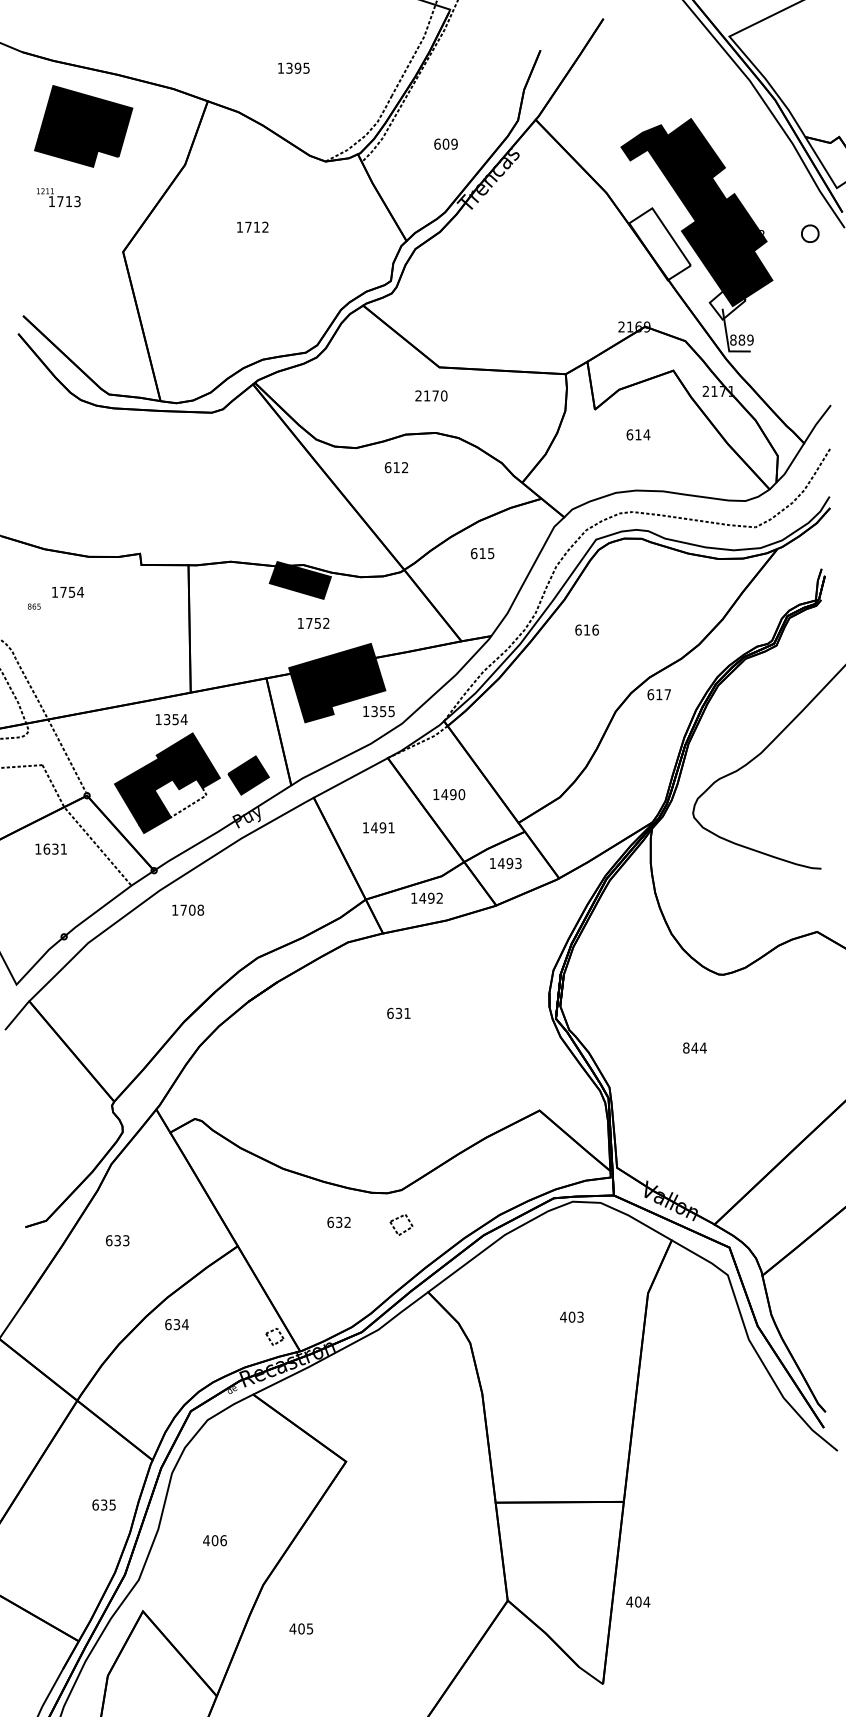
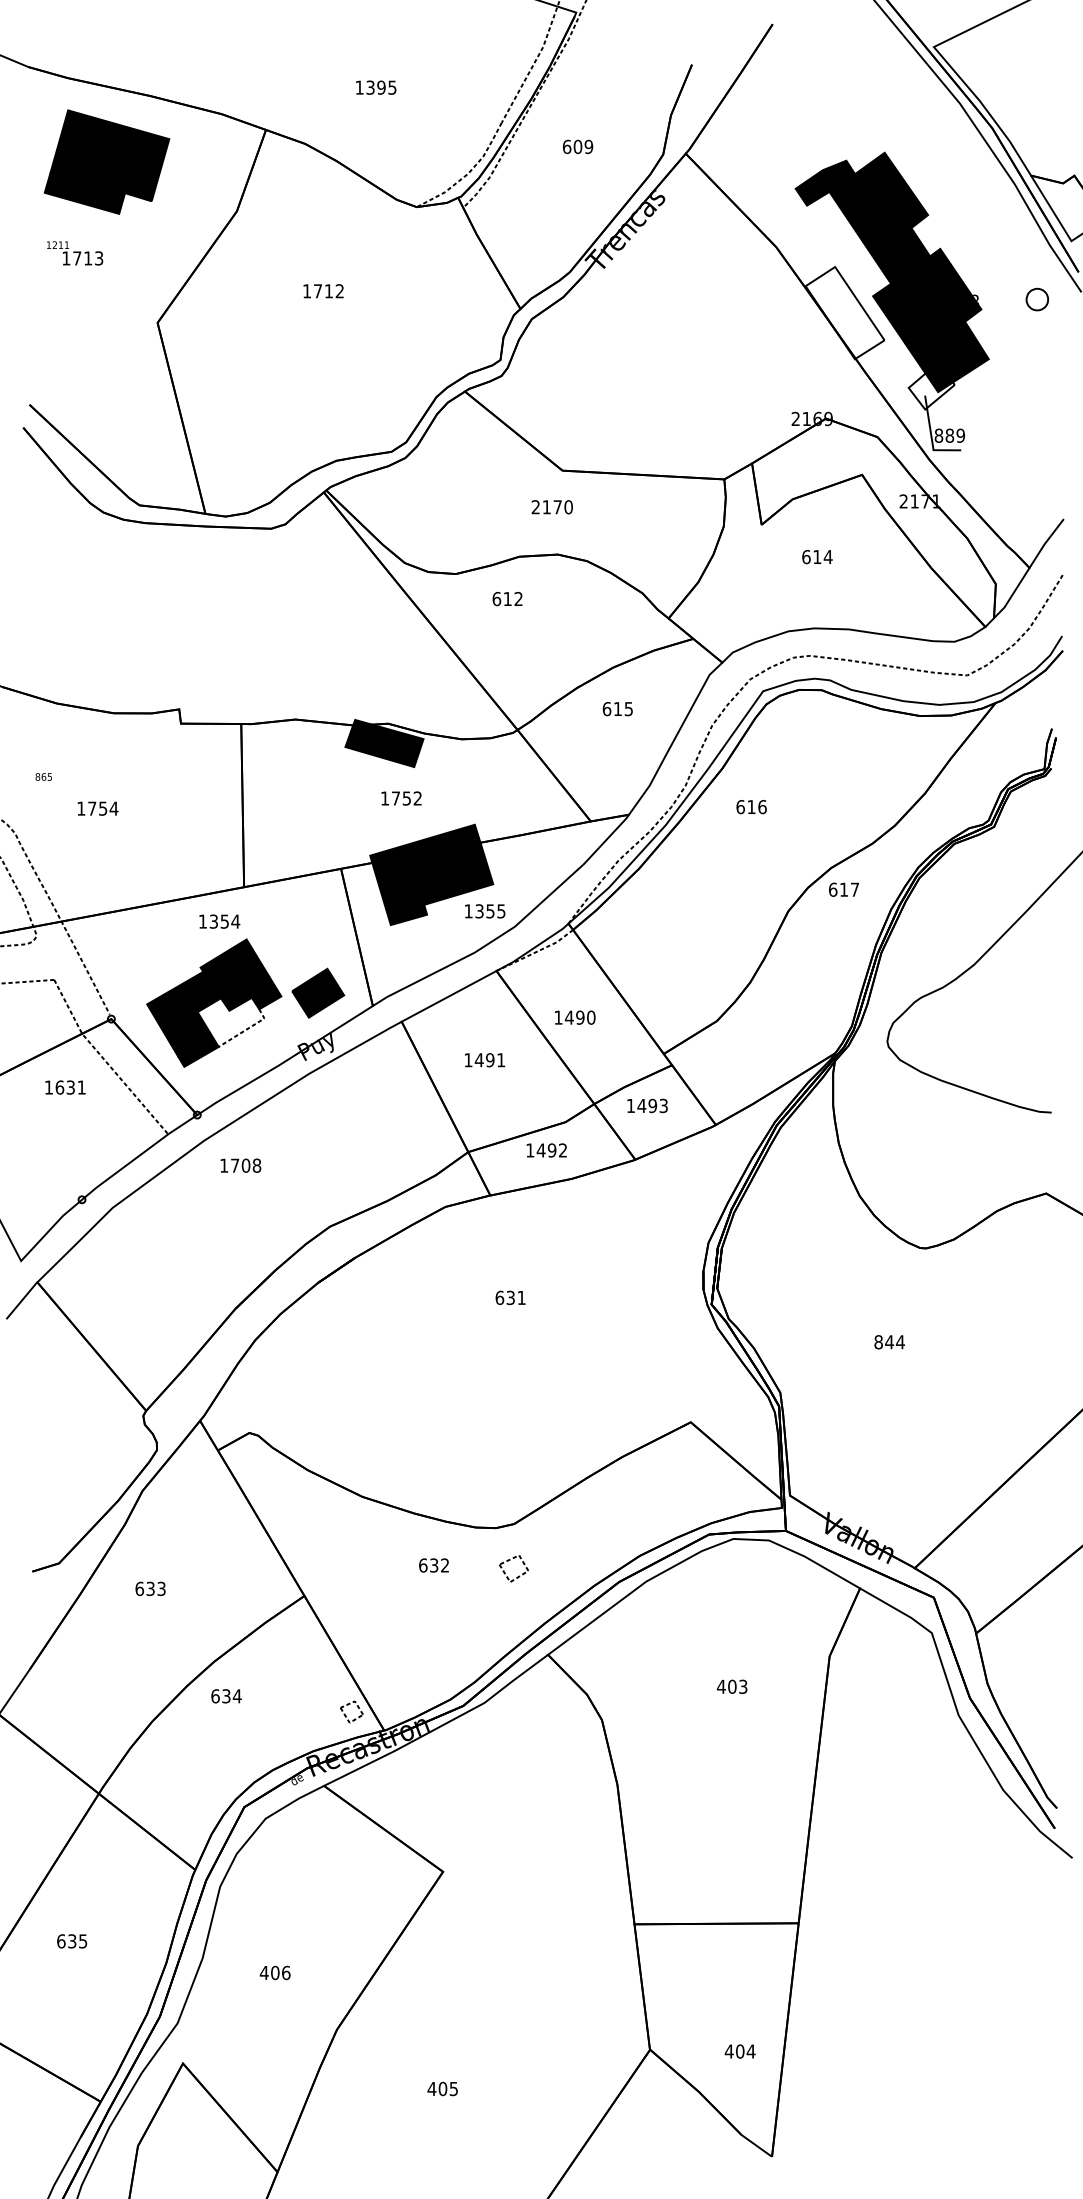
text: (445, 143) -> (577, 146), moved
text: (67, 592) -> (97, 808), moved
text: (104, 1505) -> (72, 1941), moved
text: (637, 1602) -> (739, 2051), moved
text: (301, 1628) -> (442, 2088), moved

